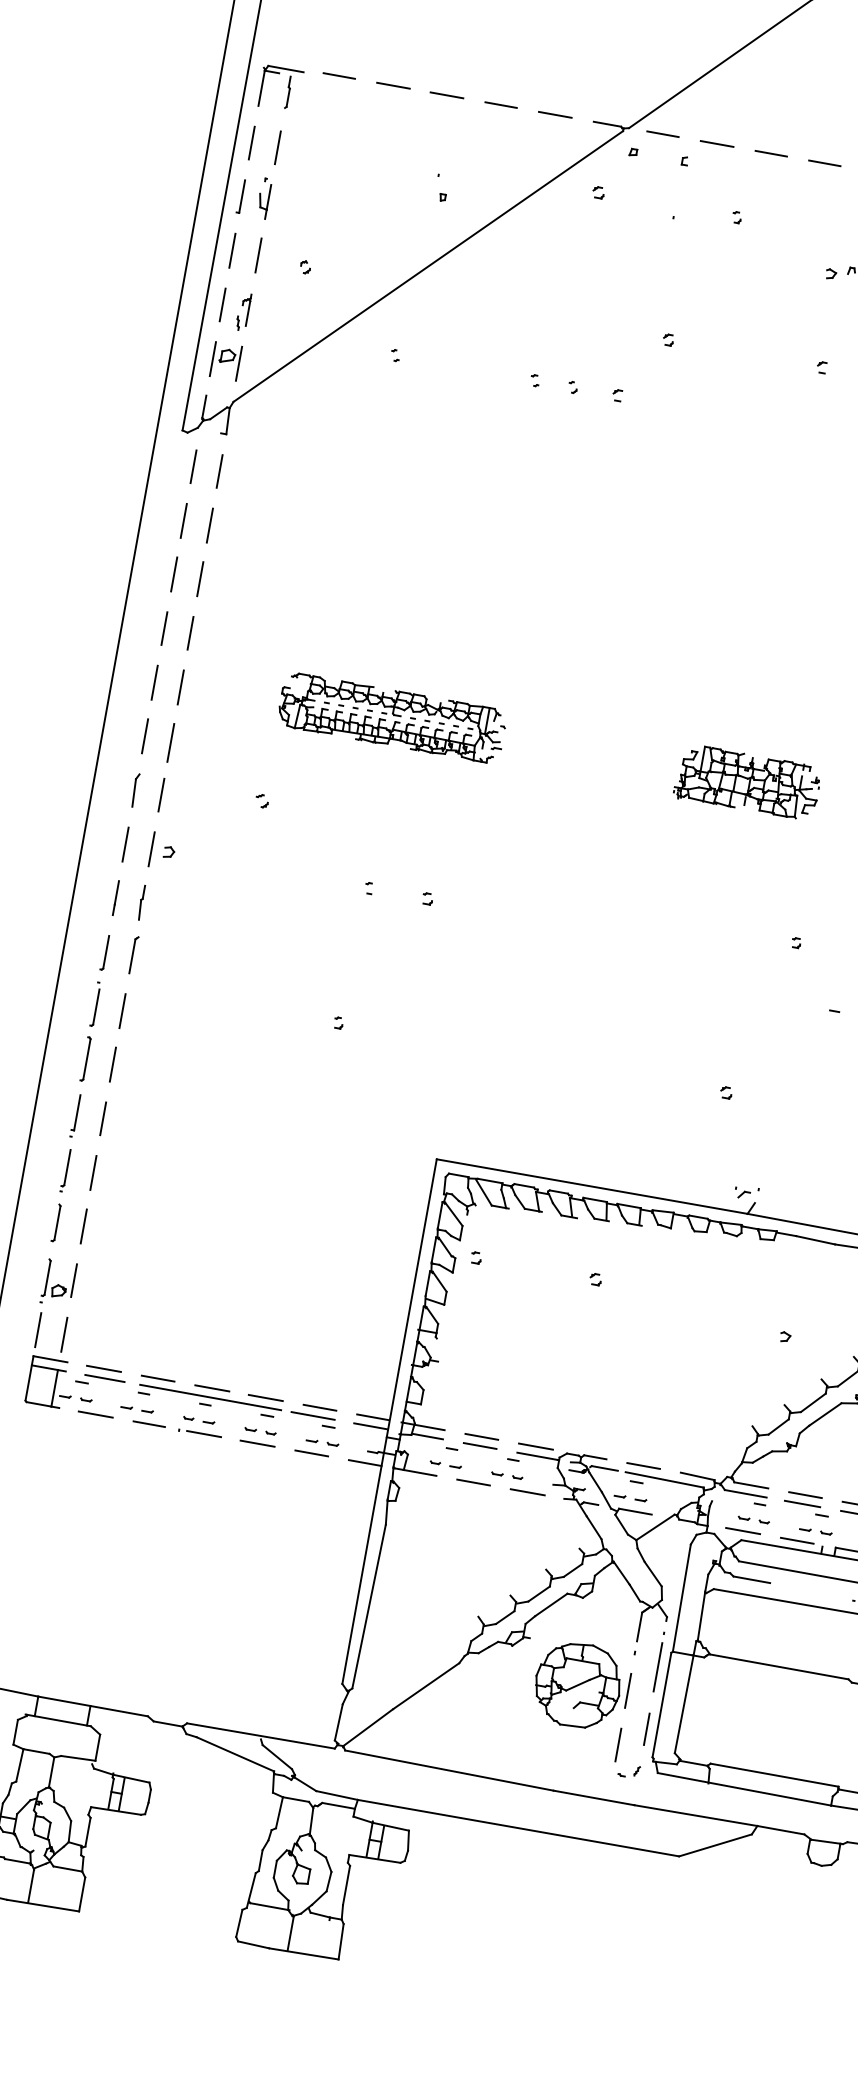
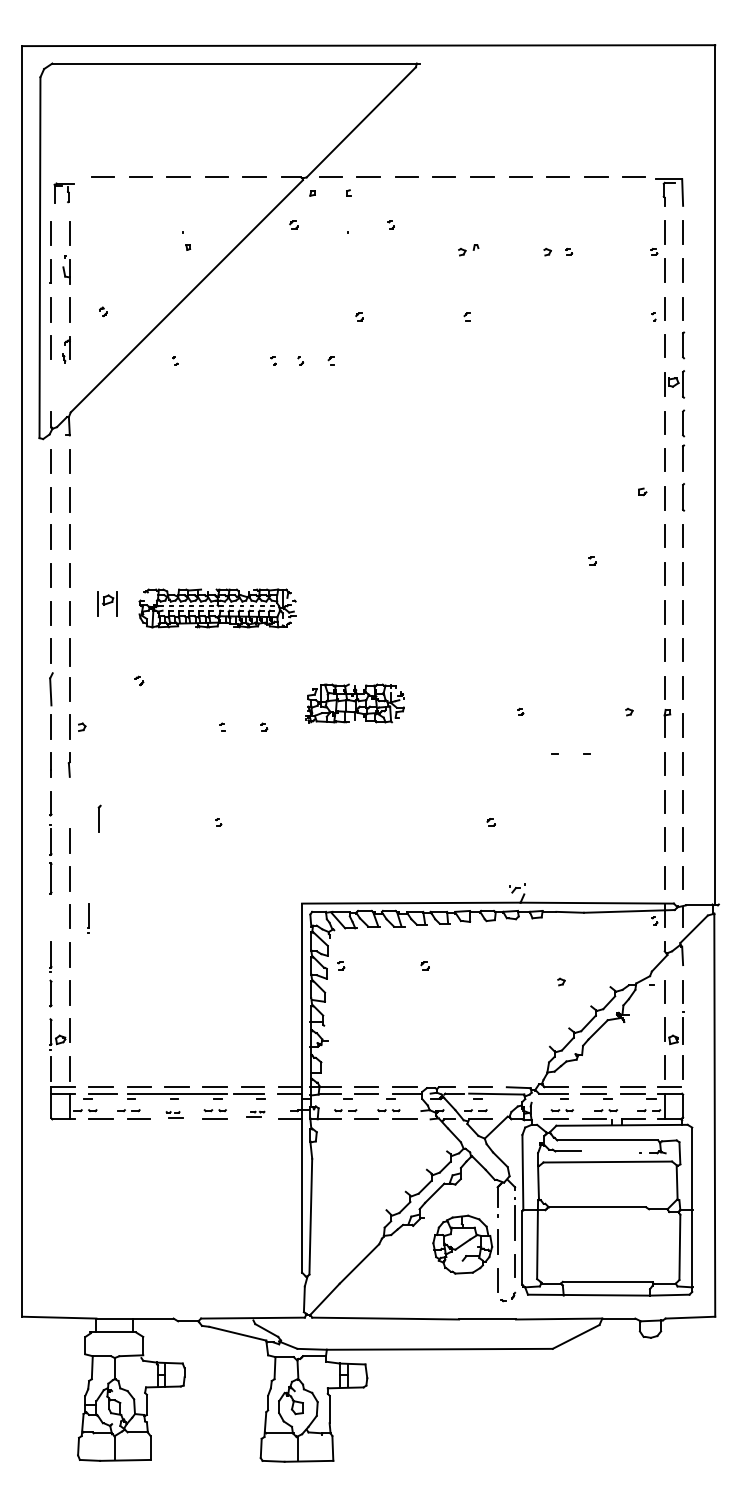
part: (279, 88) -> (63, 193), size x0.7
part: (225, 360) -> (107, 603), moved
part: (747, 782) -> (354, 703), moved
part: (135, 789) -> (51, 688), size x1.4
part: (133, 954) -> (99, 818), moved
line: (75, 1116) -> (88, 918), moved
part: (201, 1426) -> (174, 1114), size x0.6
part: (316, 1447) -> (255, 1114), size x0.6

